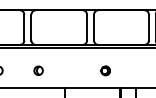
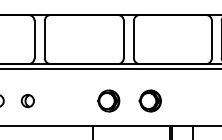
part: (38, 70) -> (27, 100), moved
part: (75, 70) -> (107, 100), added
part: (105, 70) -> (150, 100), size x1.67

